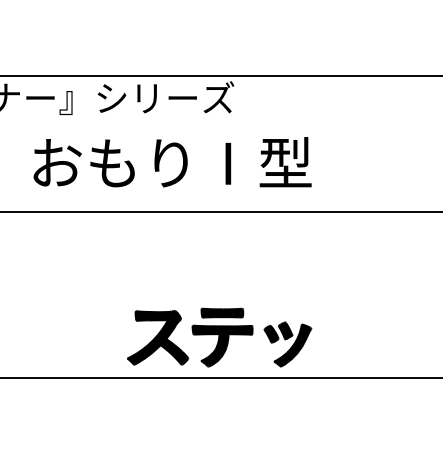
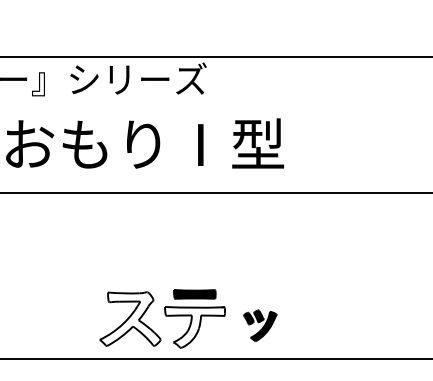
fill: (157, 337) -> (129, 318), removed
part: (287, 344) -> (259, 325), size x0.7
fill: (222, 345) -> (194, 326), removed

